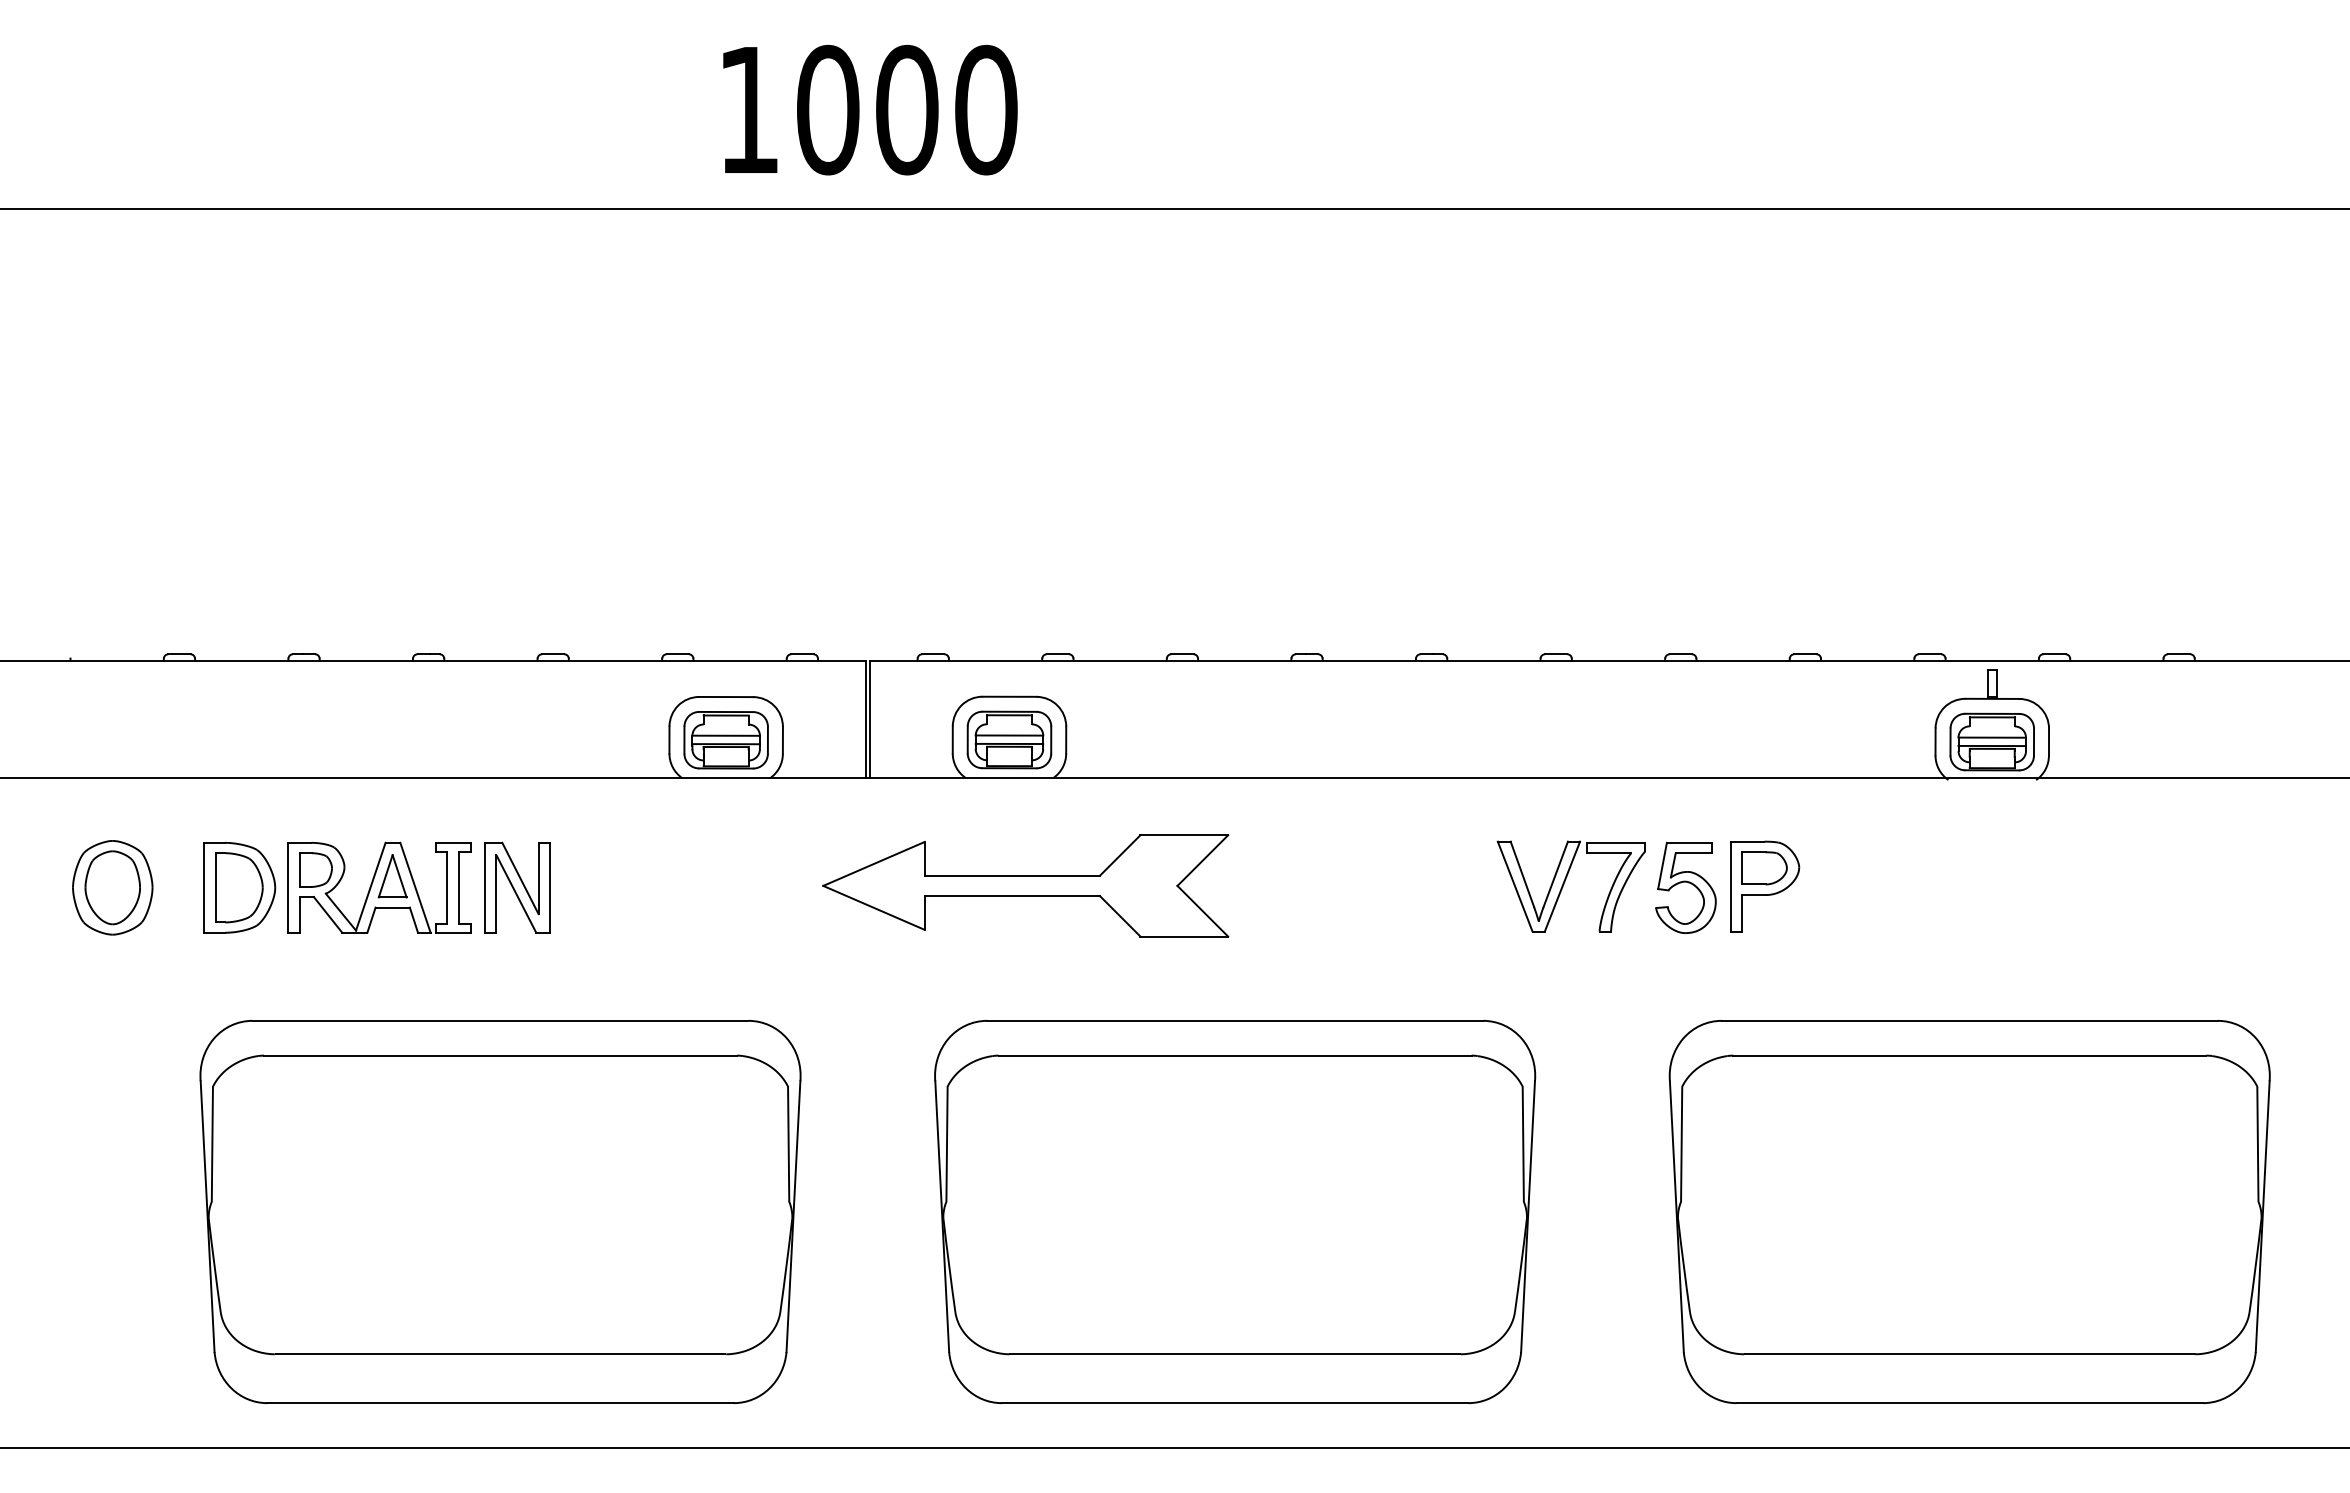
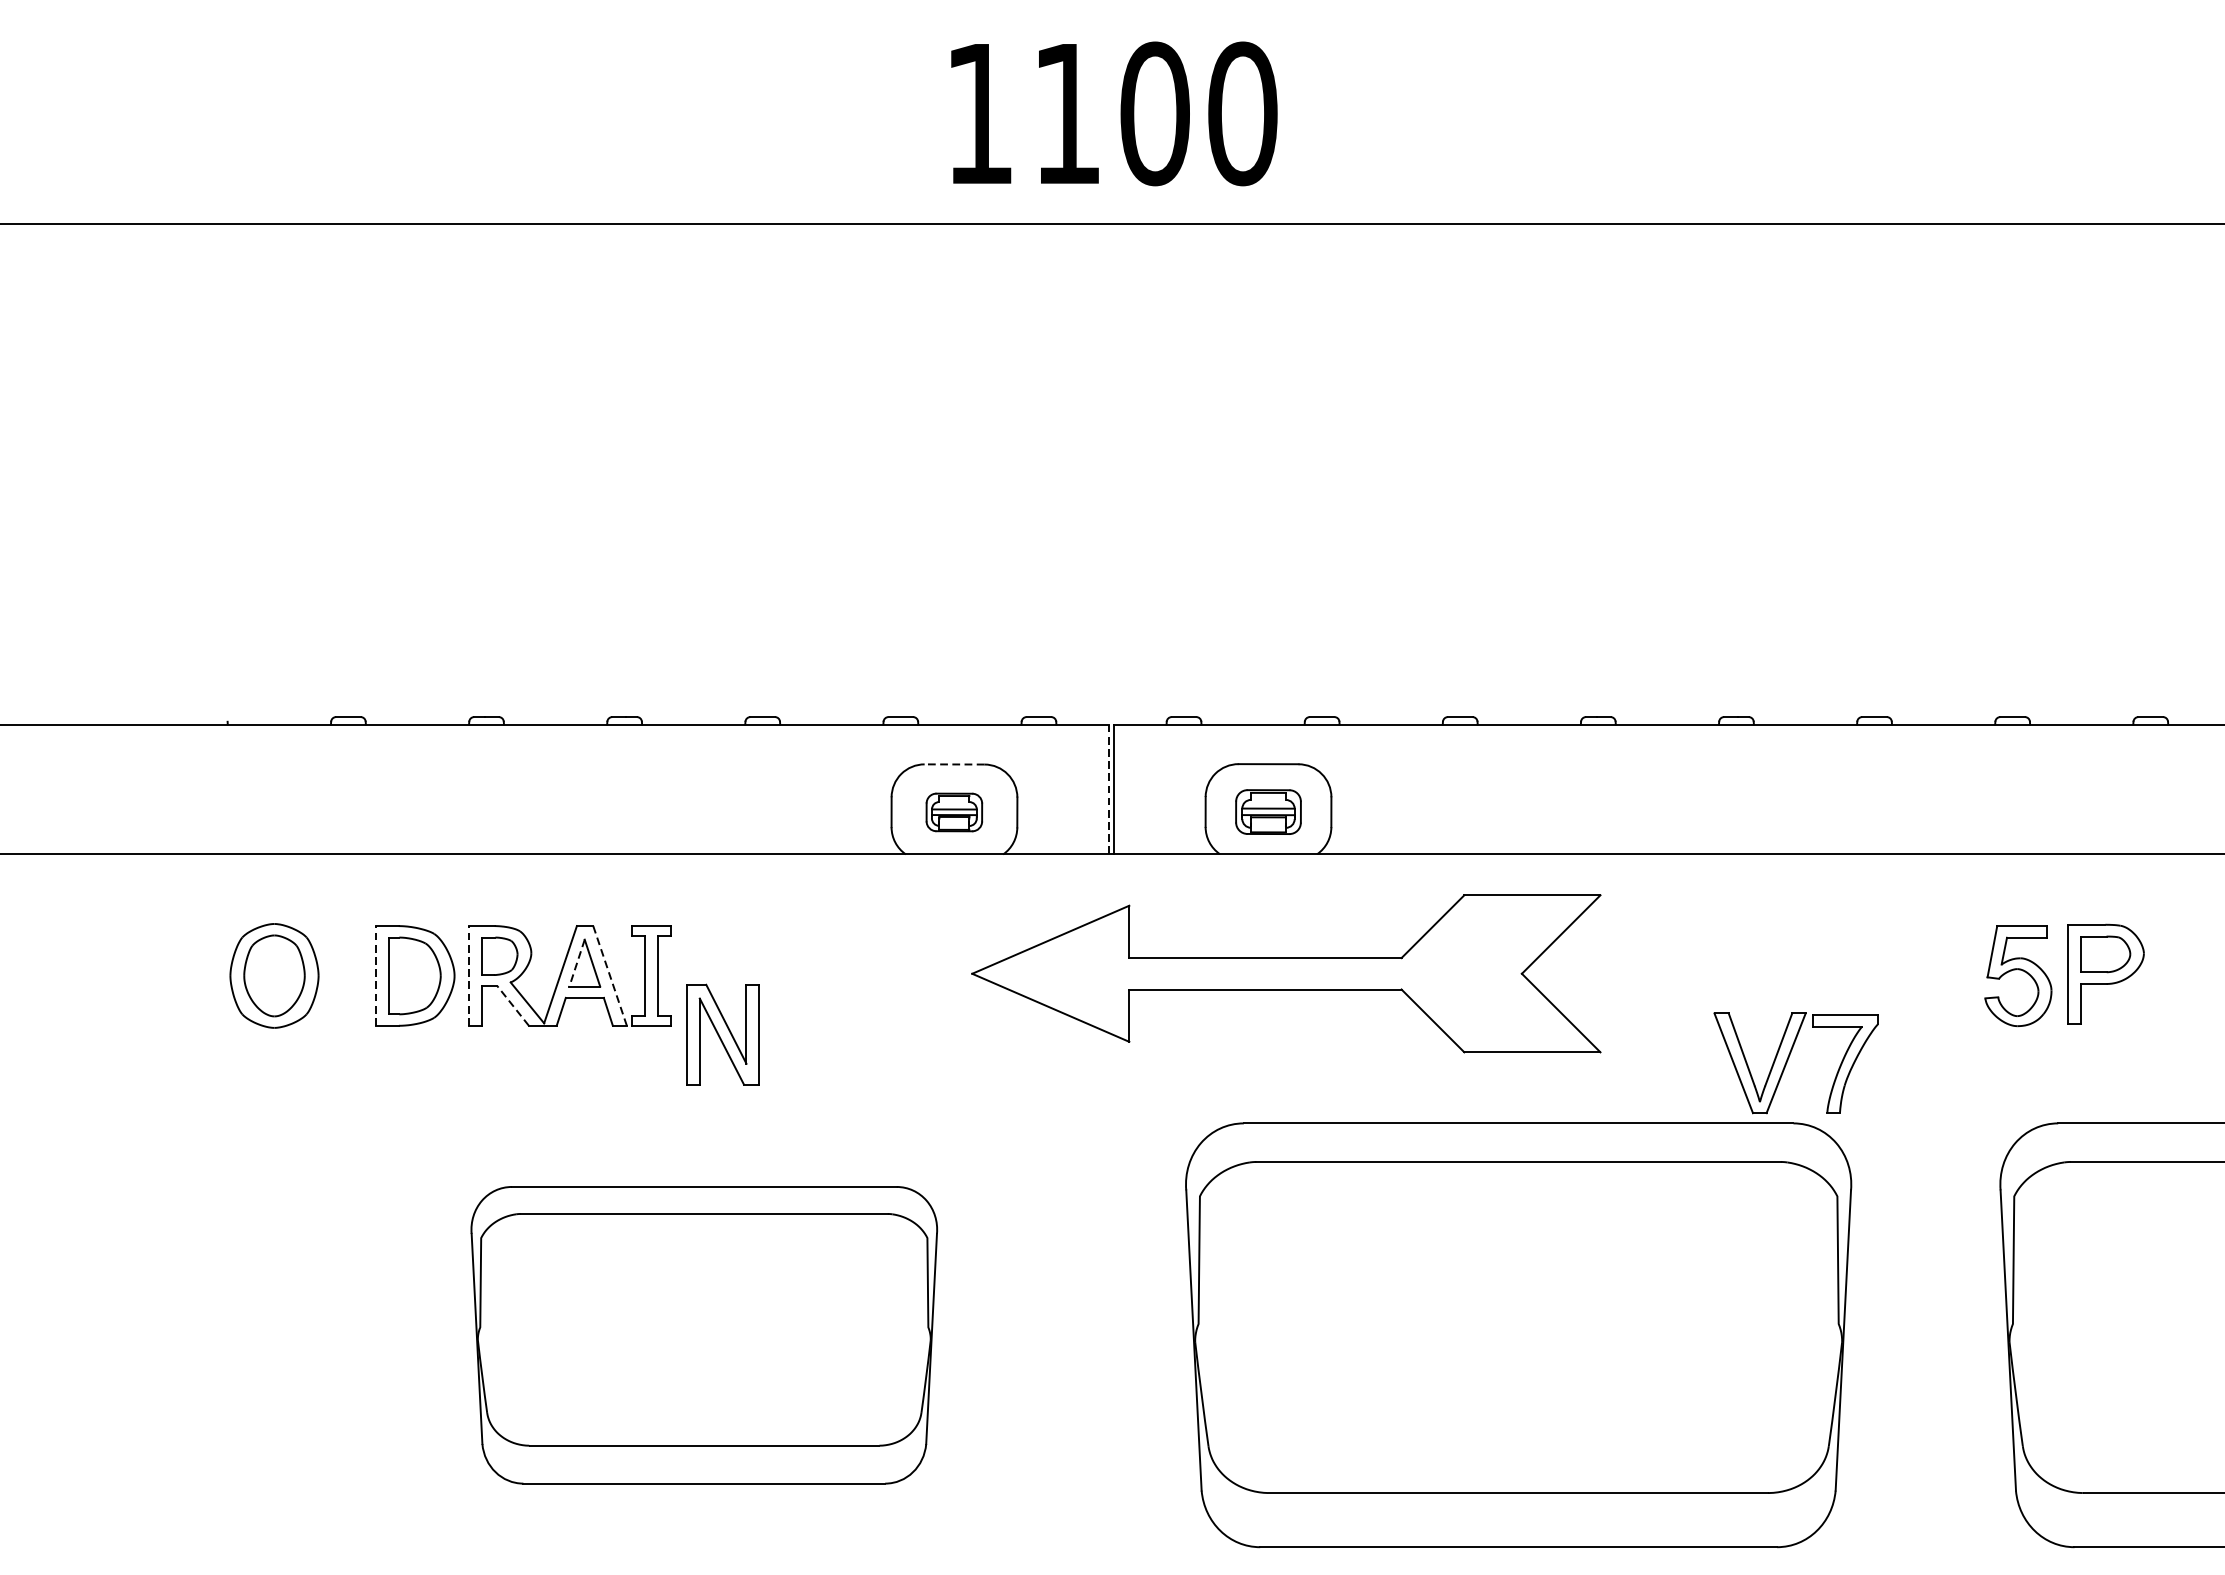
text: (828, 109) -> (1067, 113), 1000 -> 1100
line: (726, 697) -> (954, 764), solid -> dashed
line: (865, 720) -> (1108, 790), solid -> dashed
part: (1009, 739) -> (1268, 811), size x0.7
part: (725, 740) -> (953, 812), size x0.6
line: (385, 876) -> (576, 963), solid -> dashed
part: (1564, 884) -> (1788, 1060), moved
part: (1025, 885) -> (1286, 973), size x1.4
line: (204, 887) -> (376, 975), solid -> dashed
line: (288, 887) -> (469, 975), solid -> dashed
part: (517, 887) -> (723, 1034), moved
line: (415, 888) -> (610, 976), solid -> dashed
line: (328, 914) -> (513, 1005), solid -> dashed
part: (500, 1211) -> (704, 1334), size x0.7

